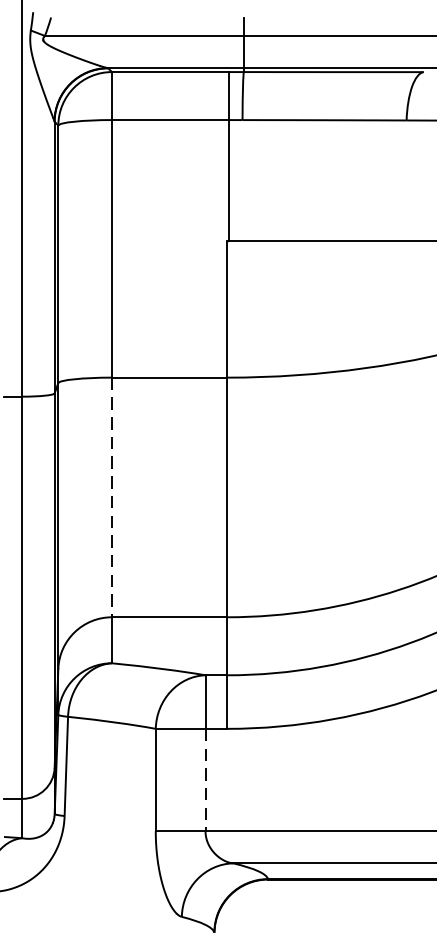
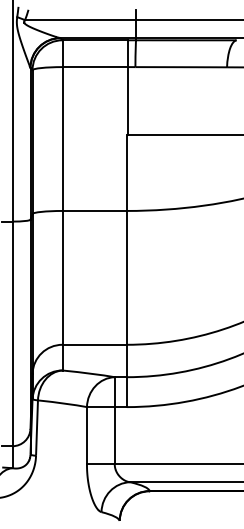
line: (111, 496) -> (62, 277), dashed -> solid
line: (205, 779) -> (114, 435), dashed -> solid

